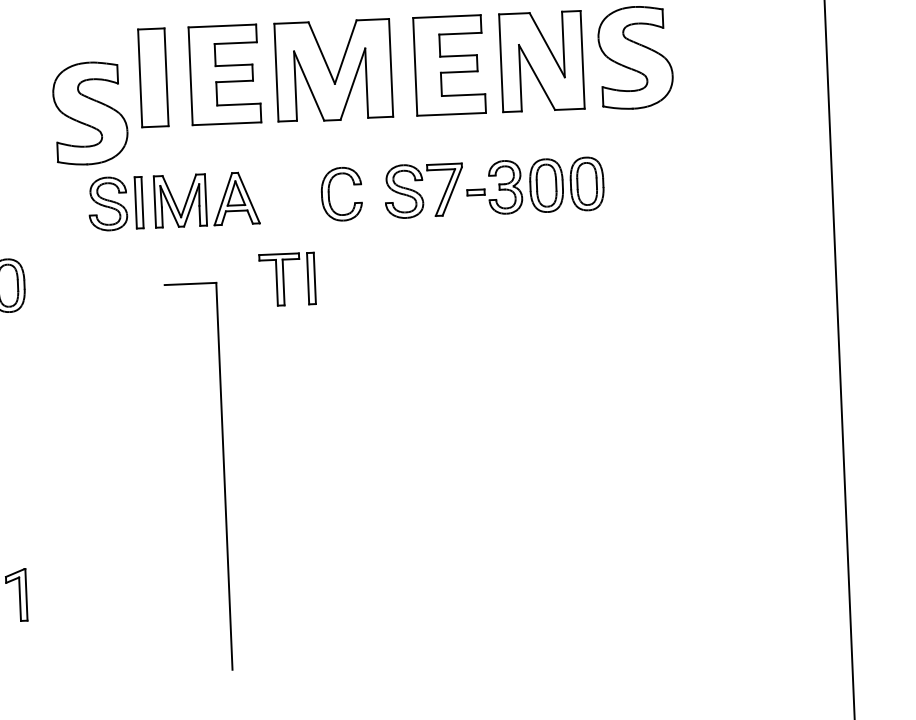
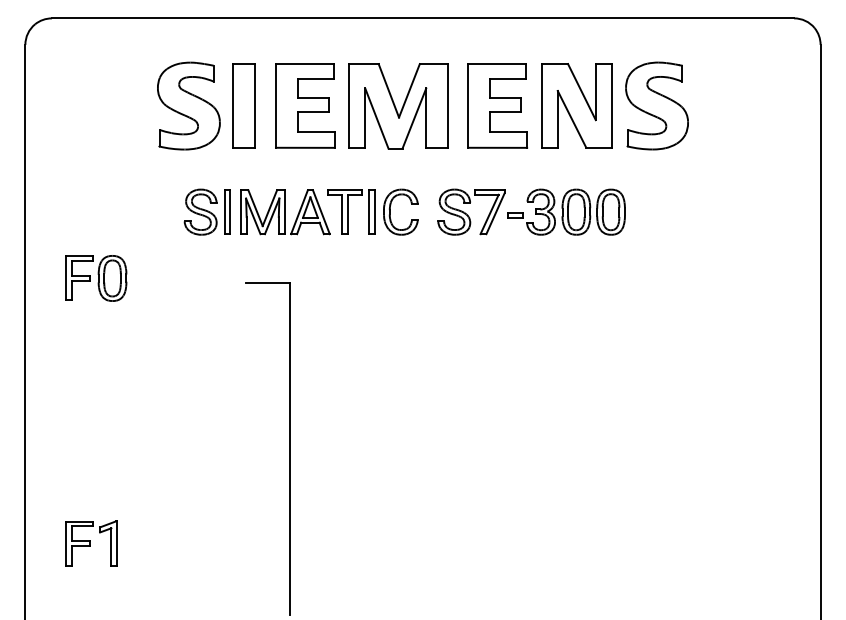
part: (89, 112) -> (188, 105), moved
part: (287, 278) -> (351, 211), moved

